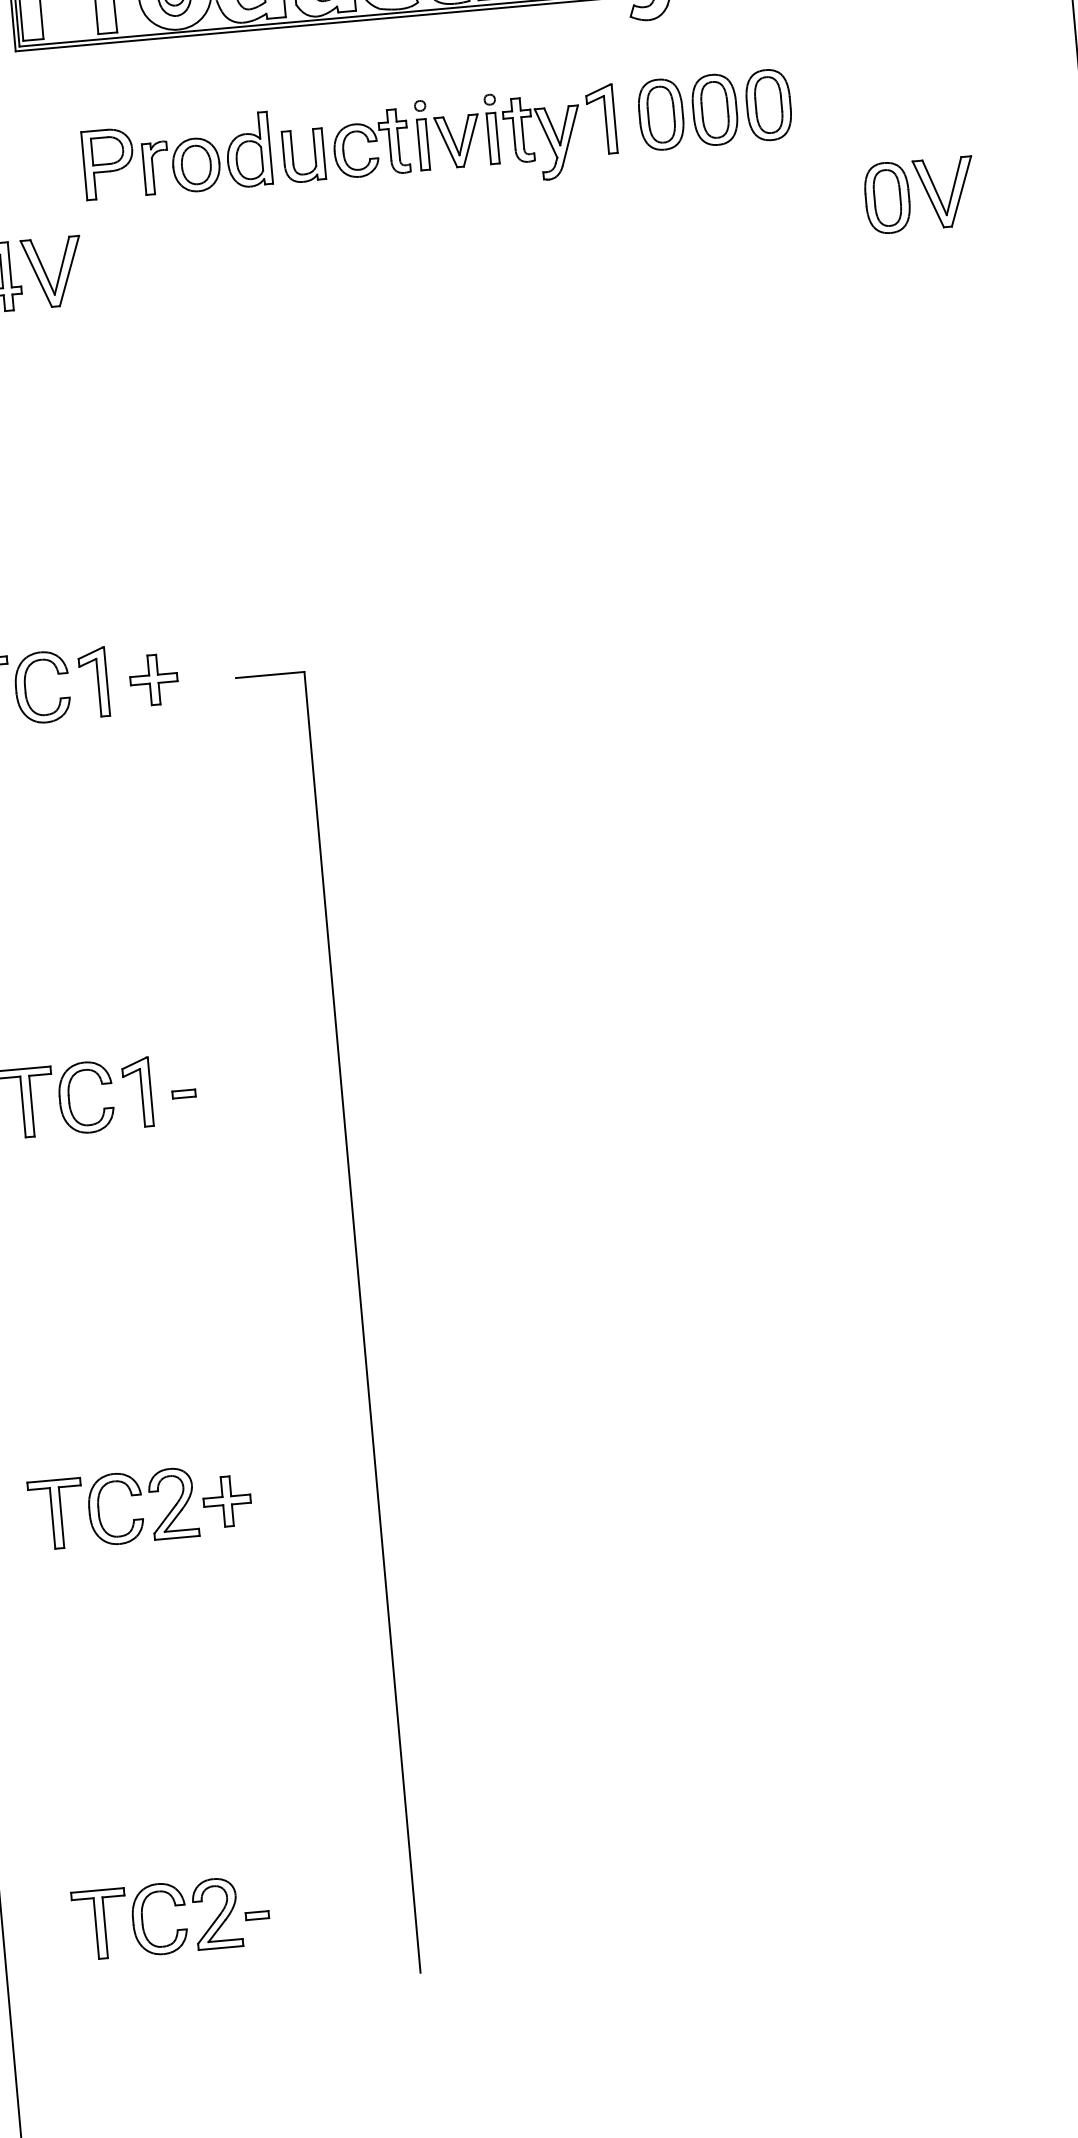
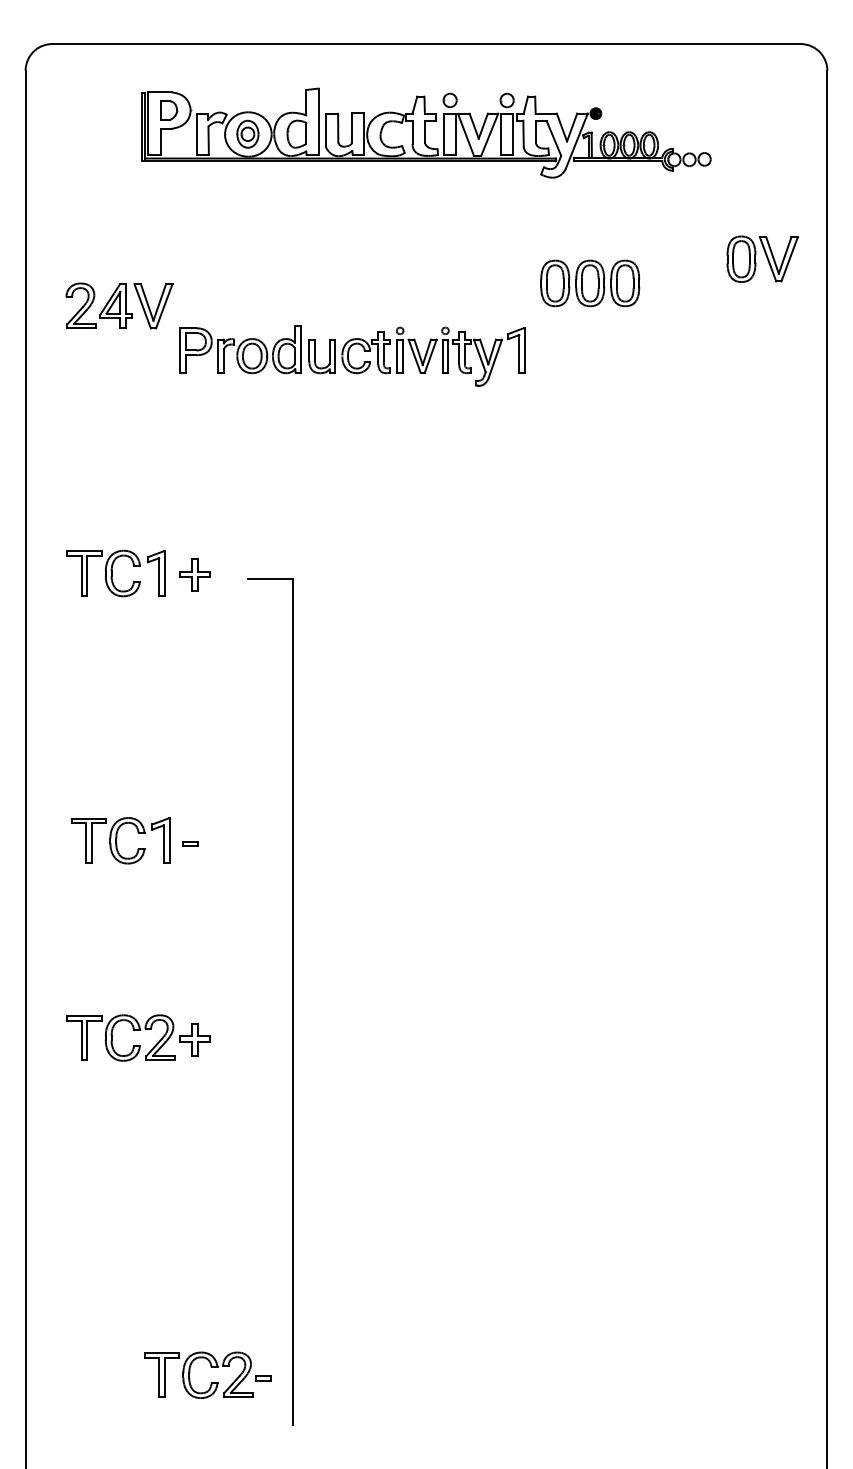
part: (715, 109) -> (590, 283), moved
part: (350, 150) -> (352, 355), moved
part: (919, 193) -> (762, 258), moved
part: (138, 1495) -> (138, 1030), moved
part: (173, 1905) -> (210, 1367), moved

